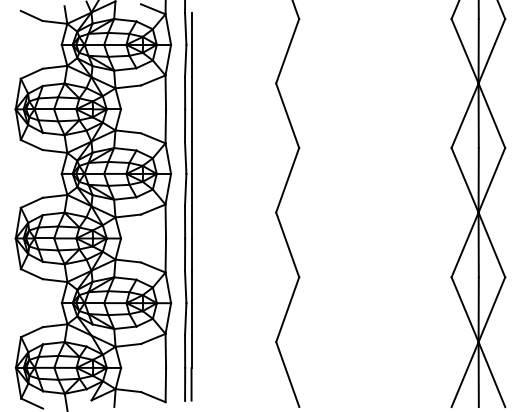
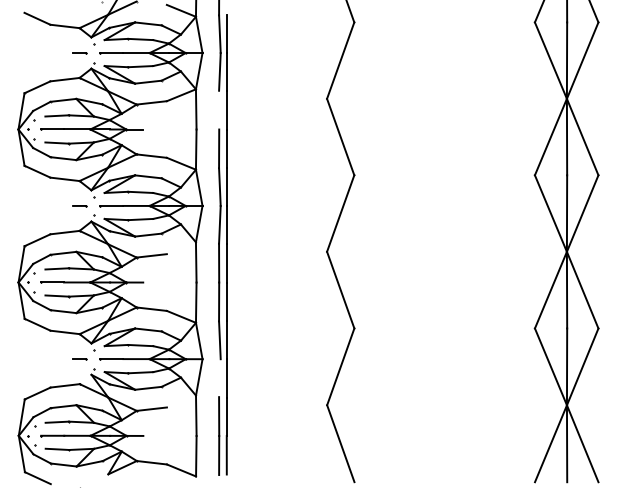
line: (185, 92) -> (219, 109), removed
line: (152, 209) -> (180, 248), removed
line: (185, 319) -> (219, 378), removed
line: (153, 338) -> (181, 401), removed

